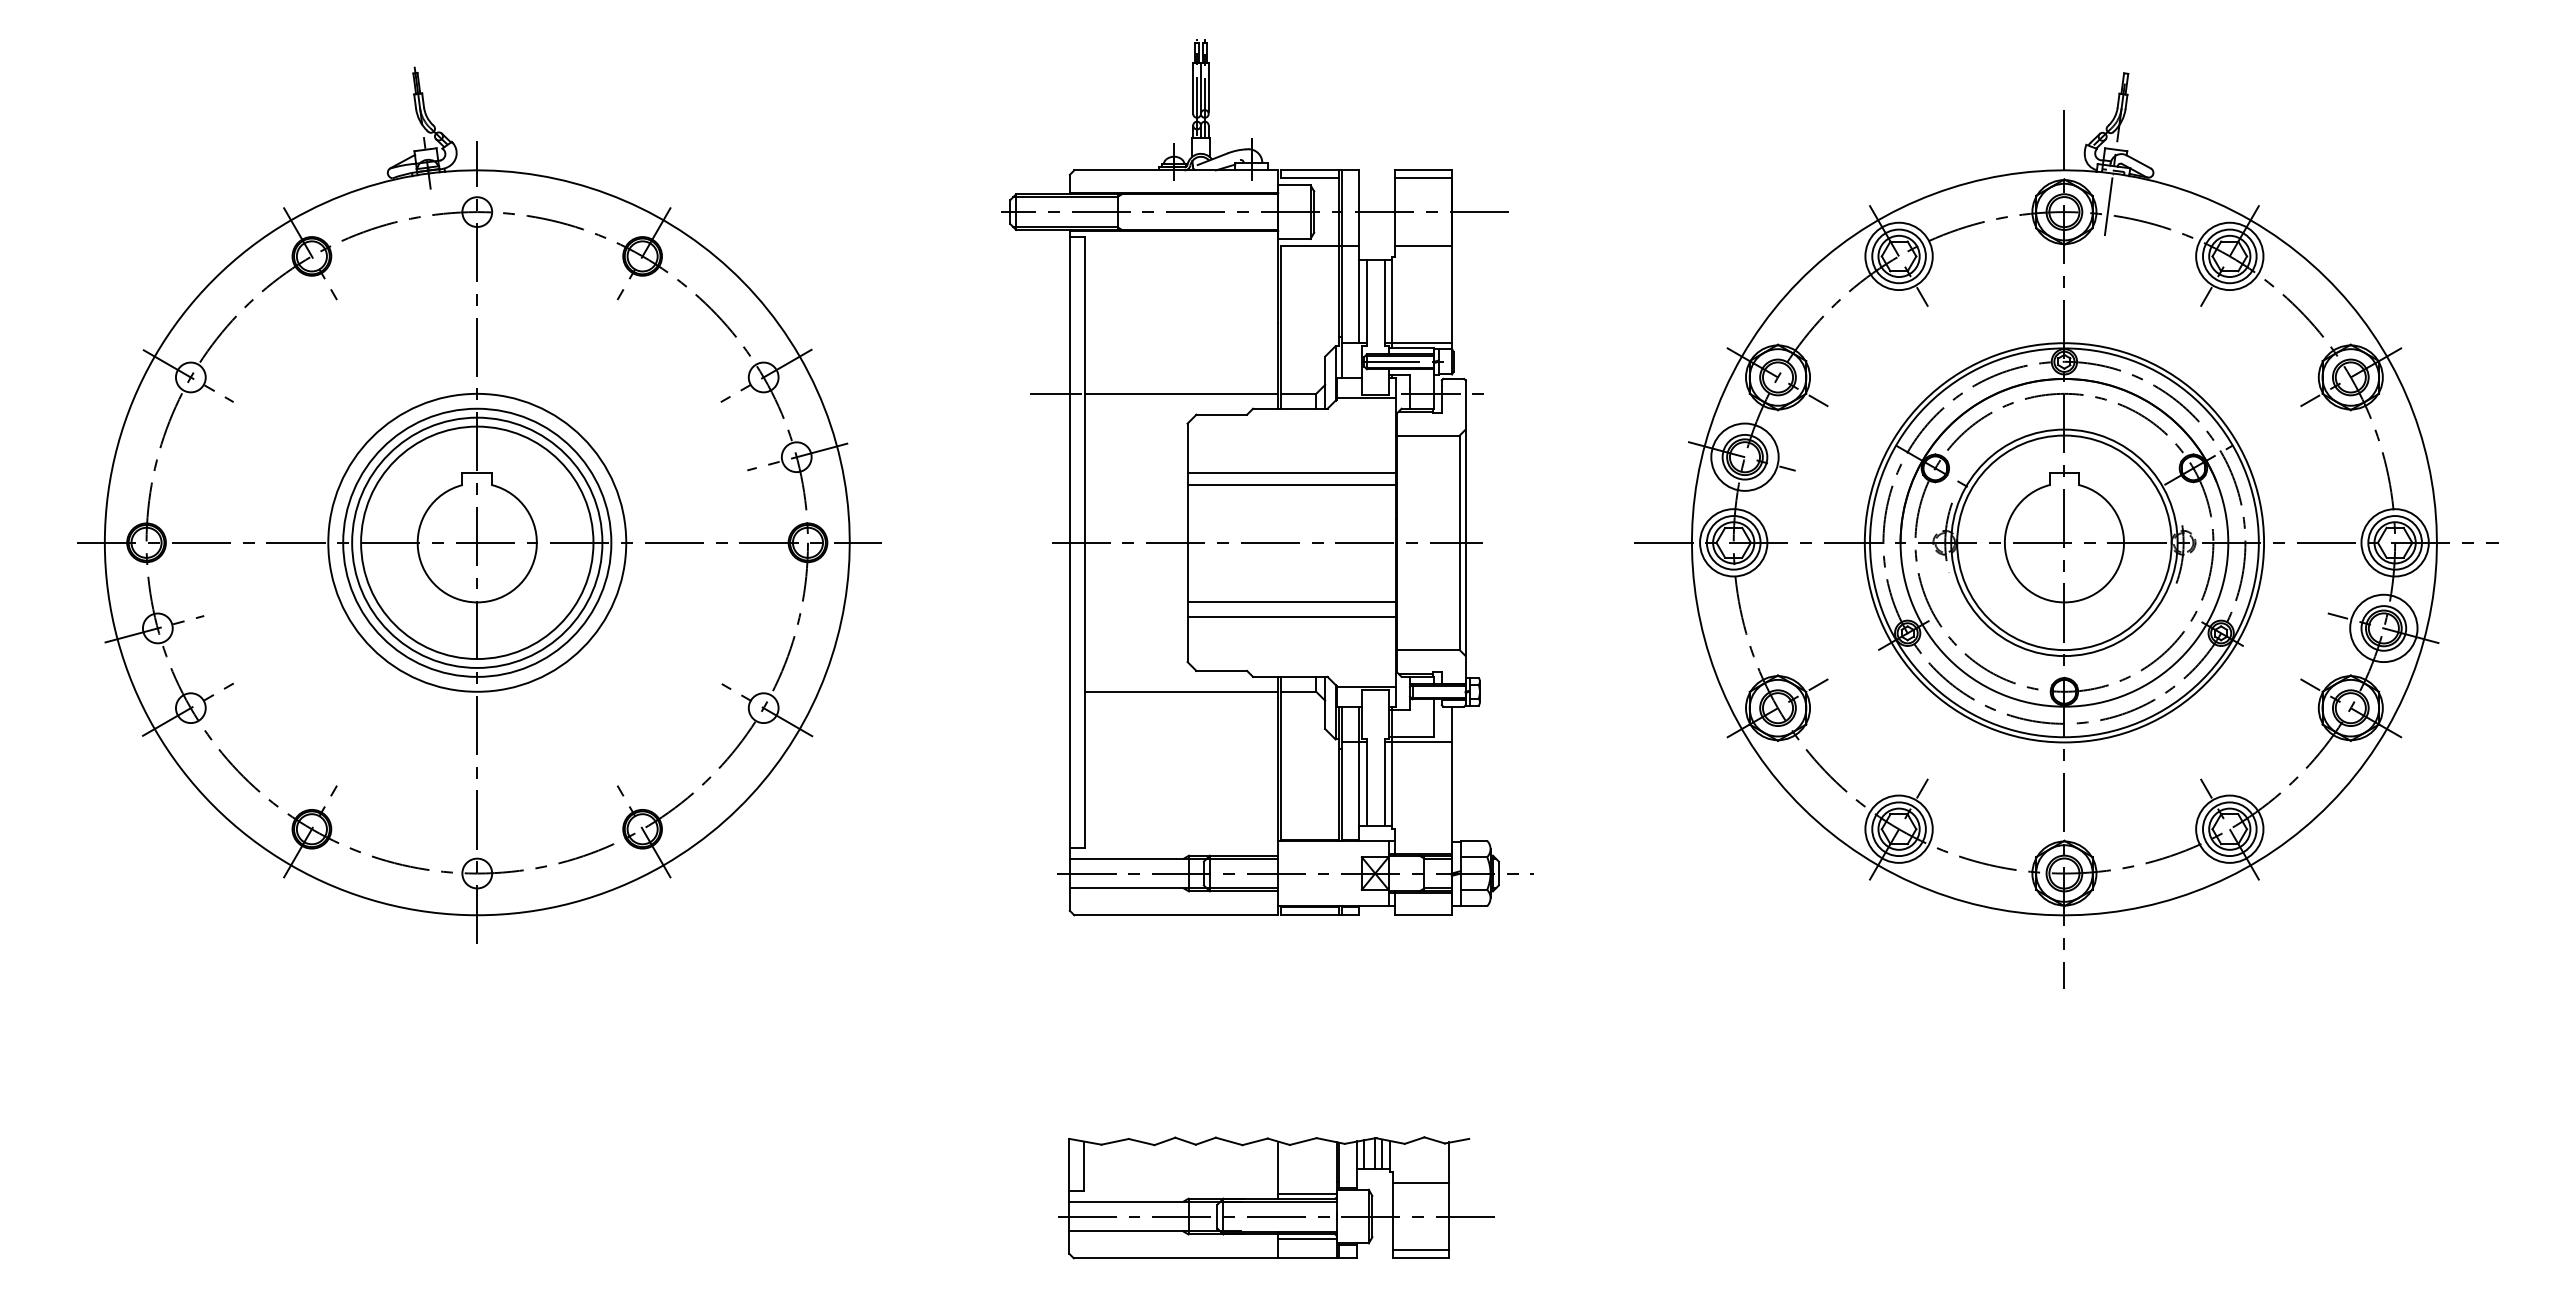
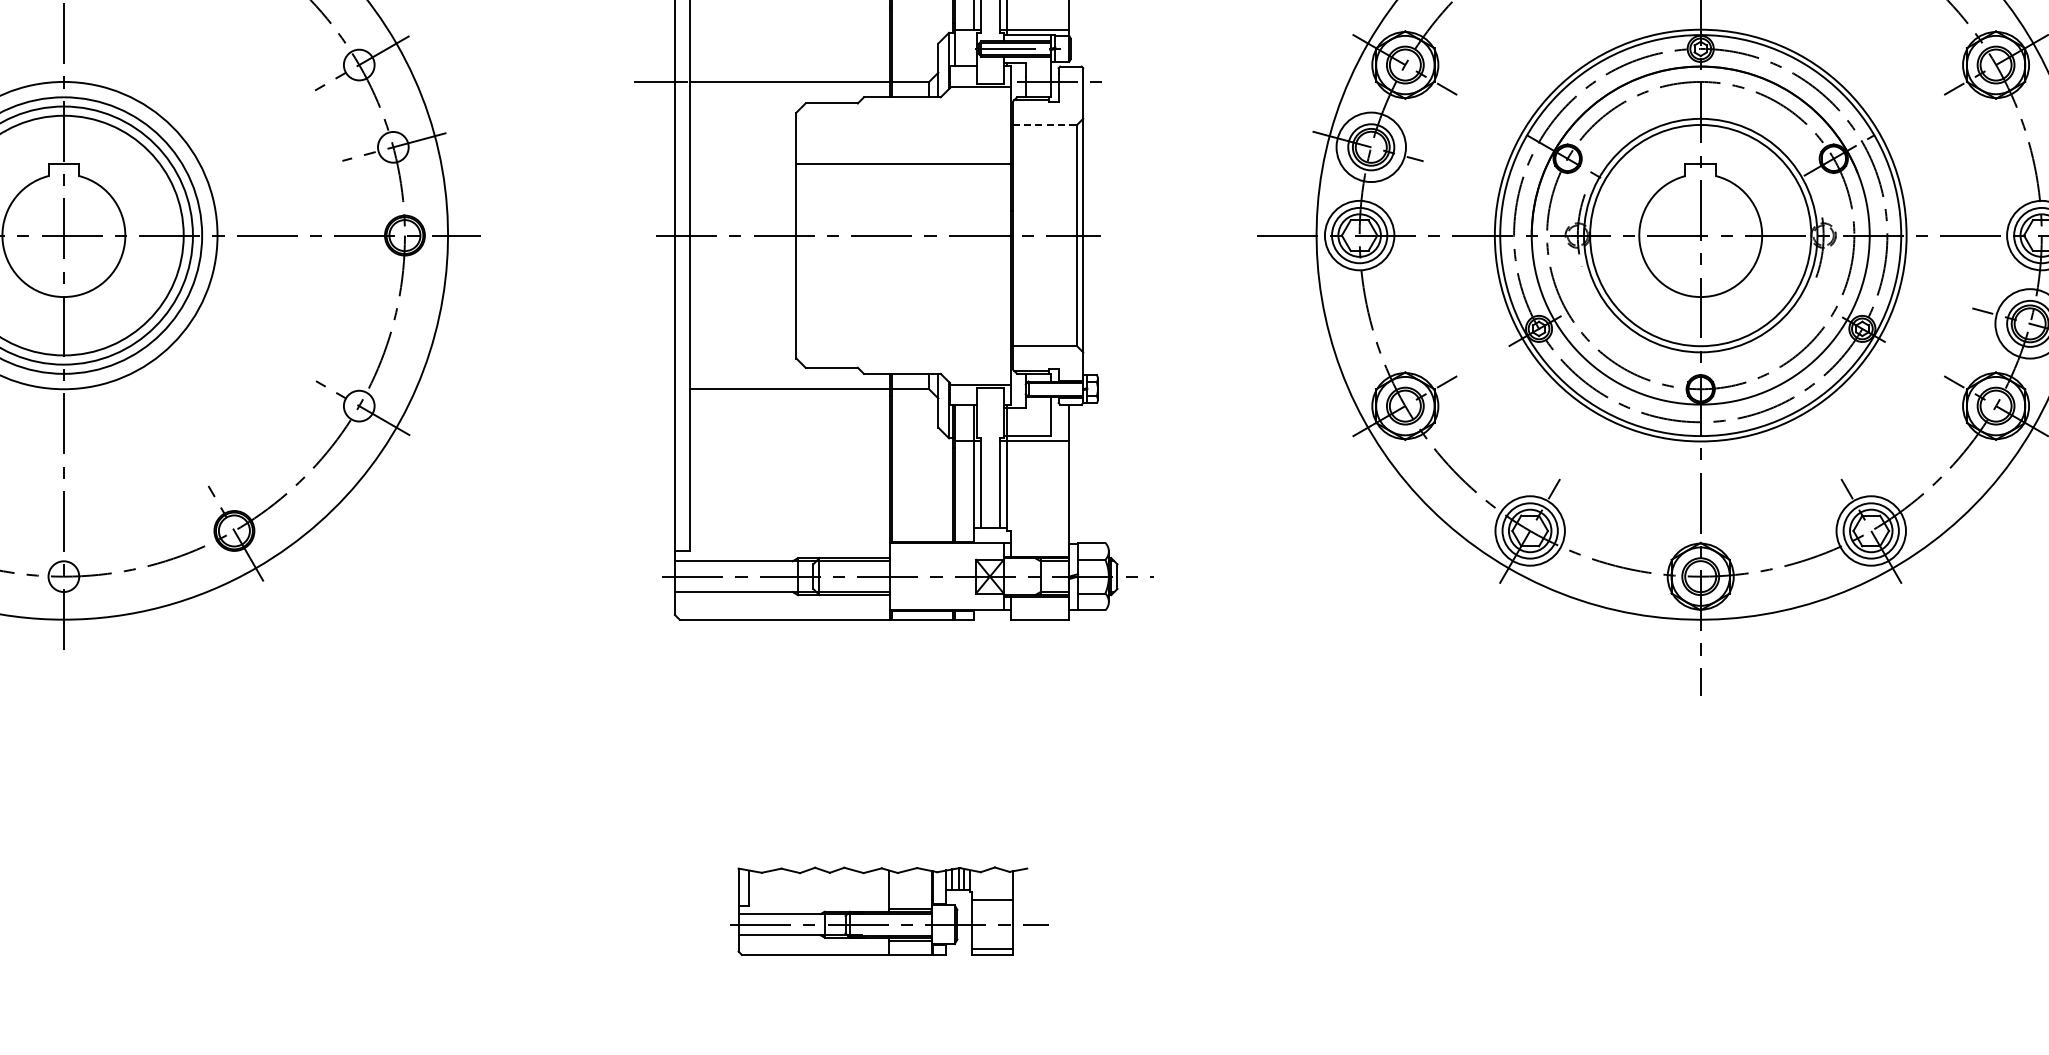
line: (1428, 435) -> (1044, 124), solid -> dashed
line: (1291, 485) -> (903, 176), removed
line: (1291, 602) -> (903, 297), removed
line: (1291, 617) -> (903, 312), removed
part: (1276, 1197) -> (888, 910), size x0.7

